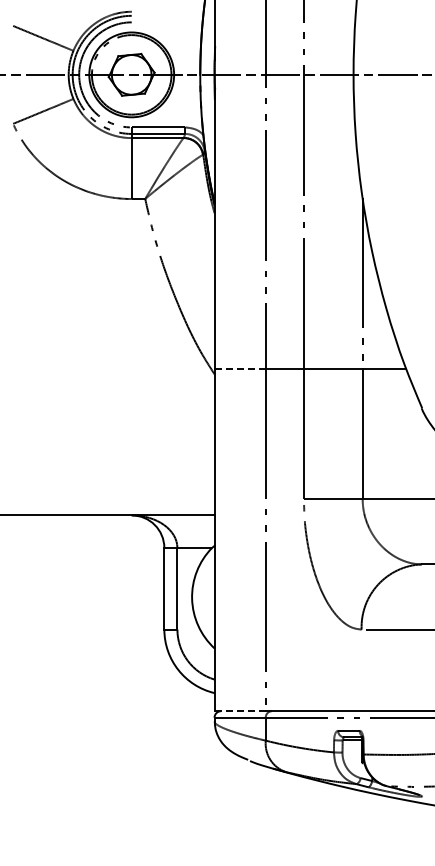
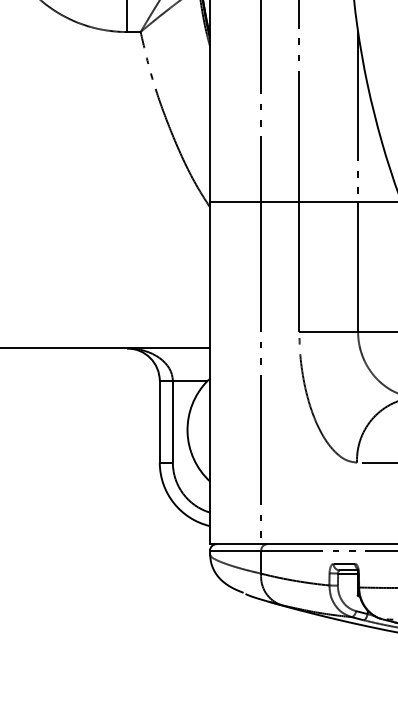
line: (240, 368) -> (235, 201), dashed -> solid
line: (240, 711) -> (235, 544), dashed -> solid

